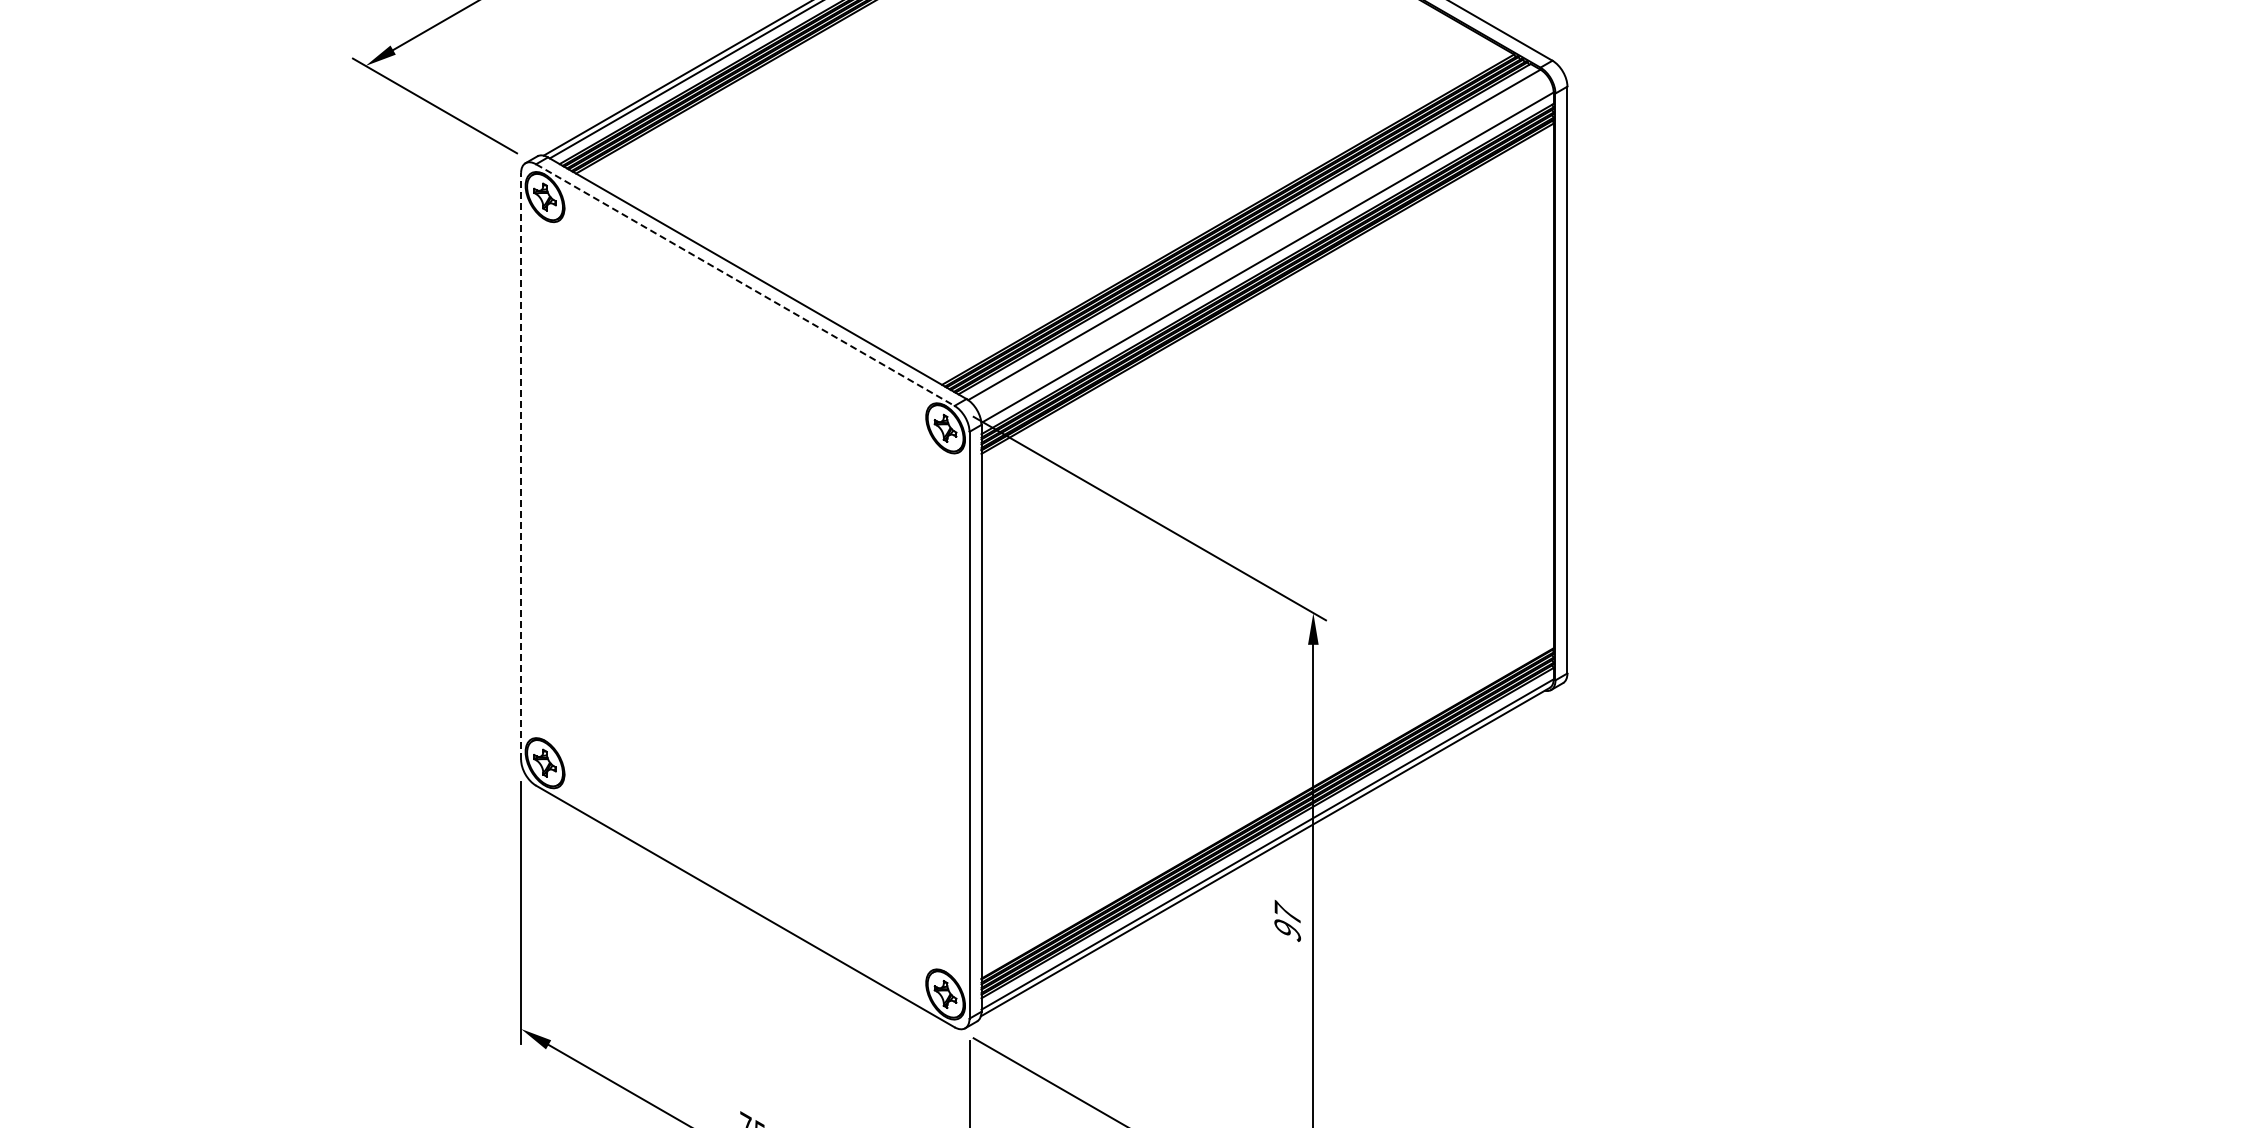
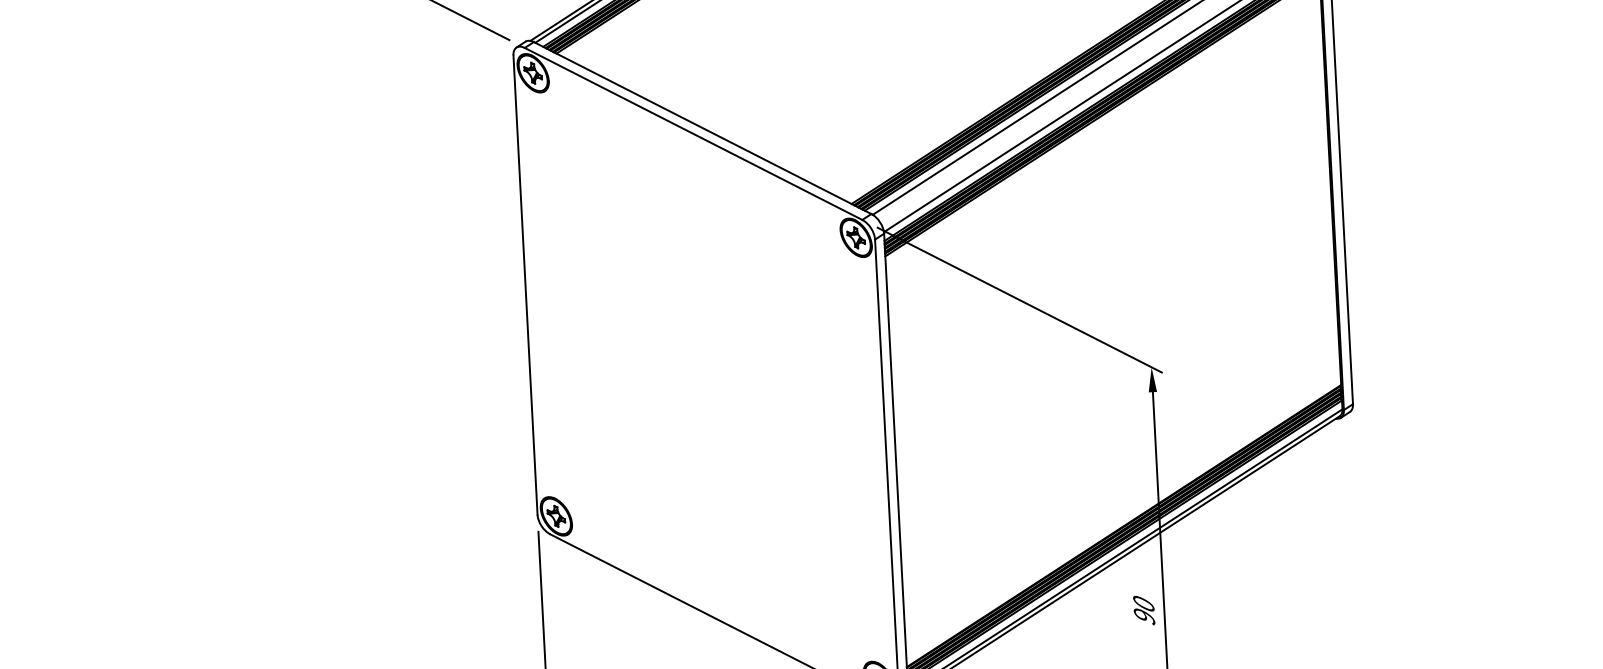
line: (745, 285) -> (693, 134), dashed -> solid
line: (521, 465) -> (525, 284), dashed -> solid
text: (1287, 912) -> (1143, 602), 97 -> 90

